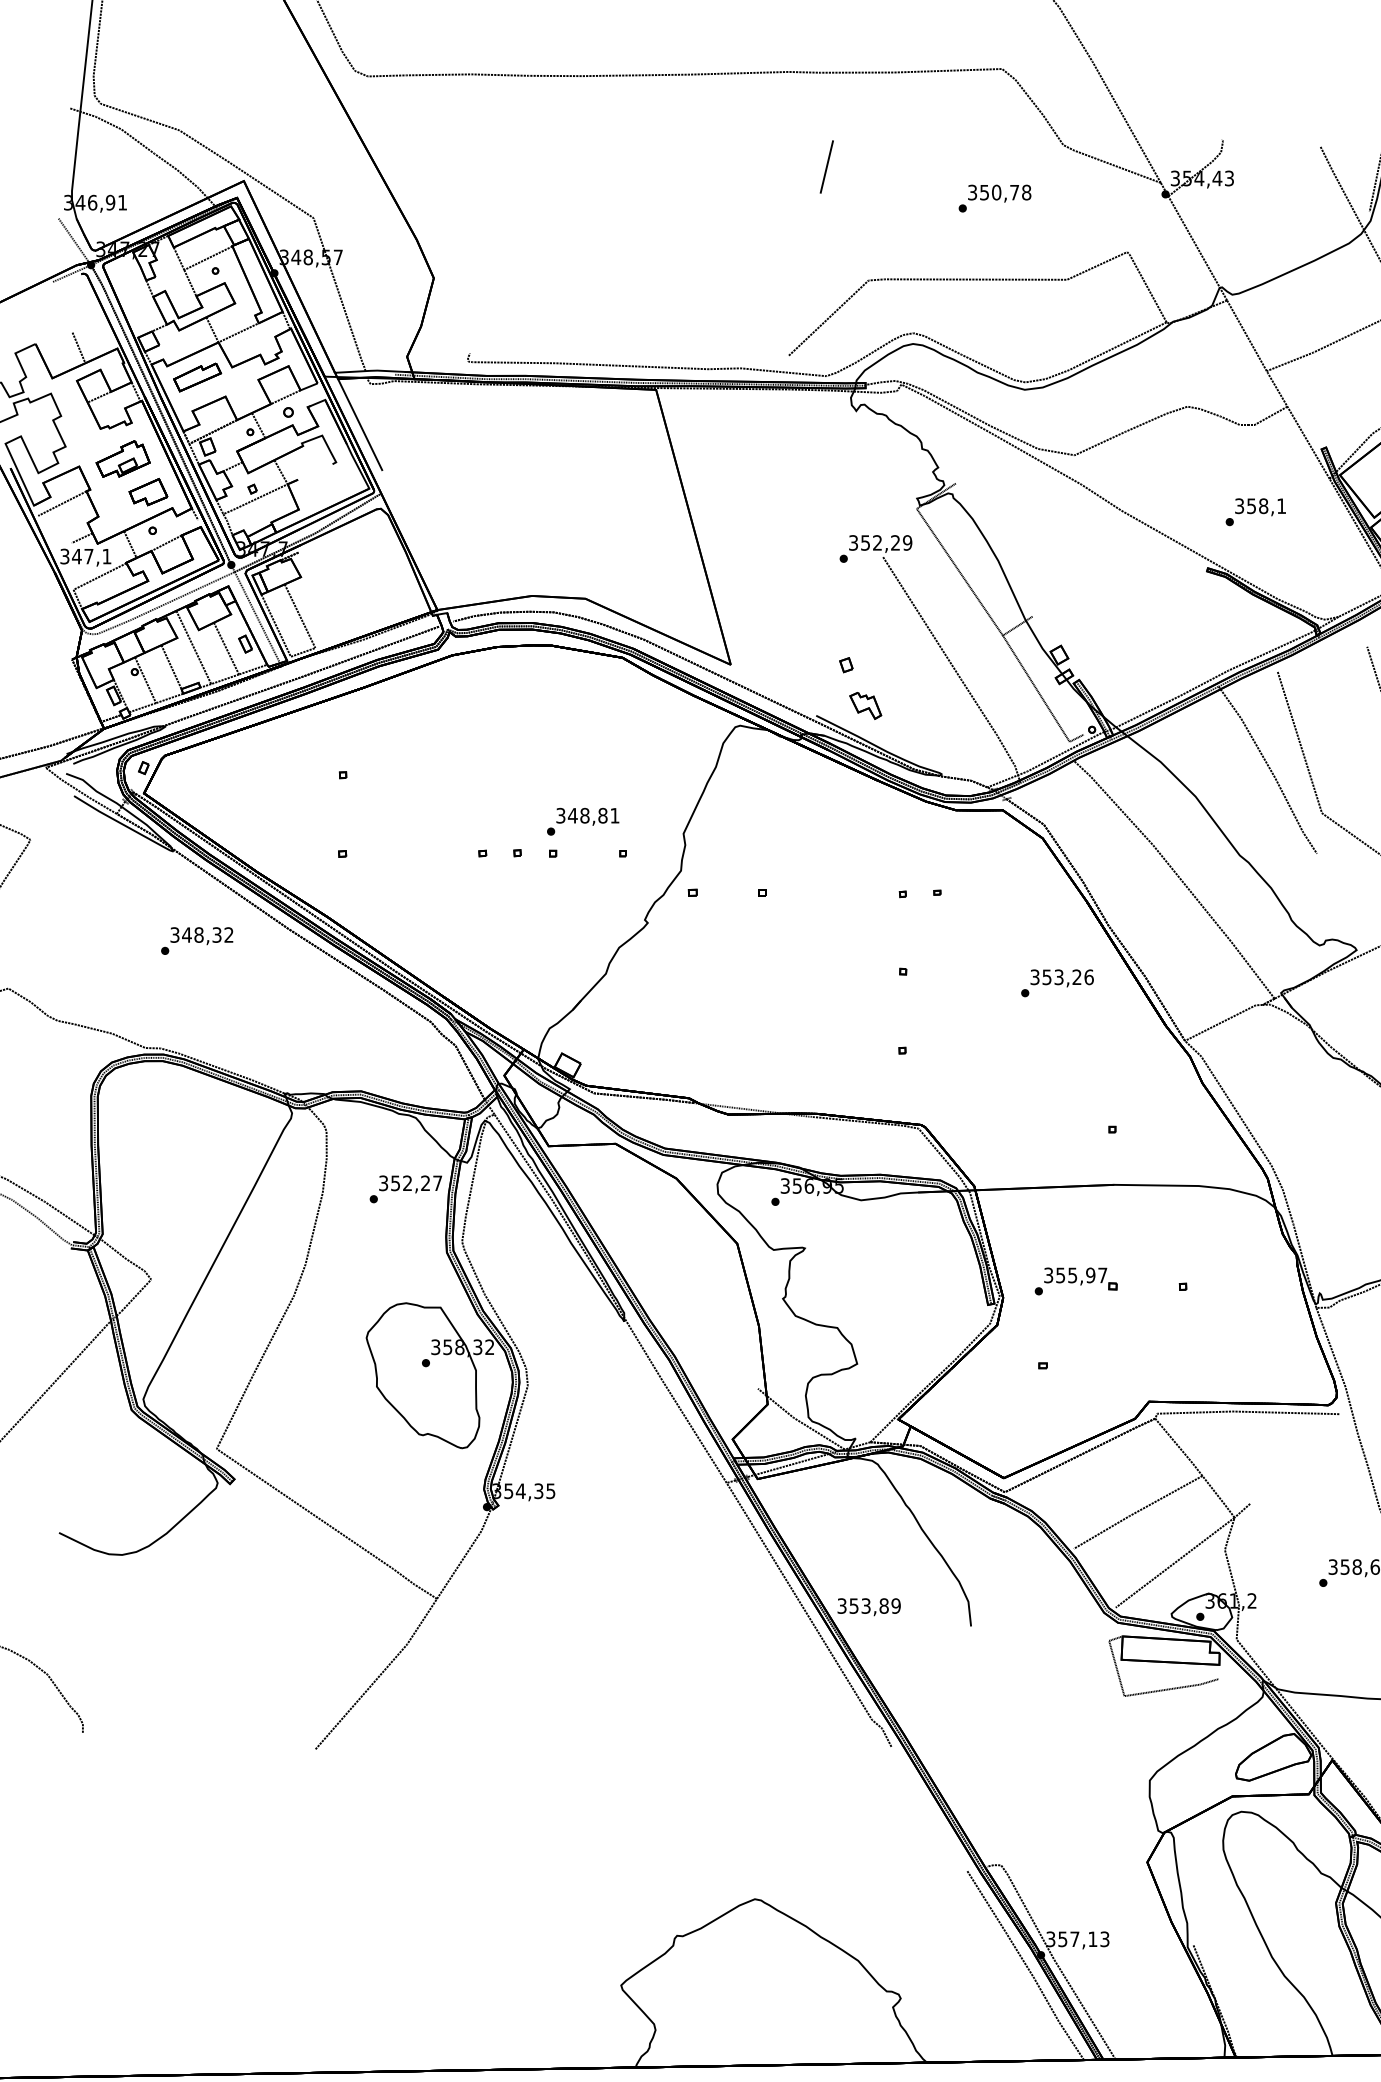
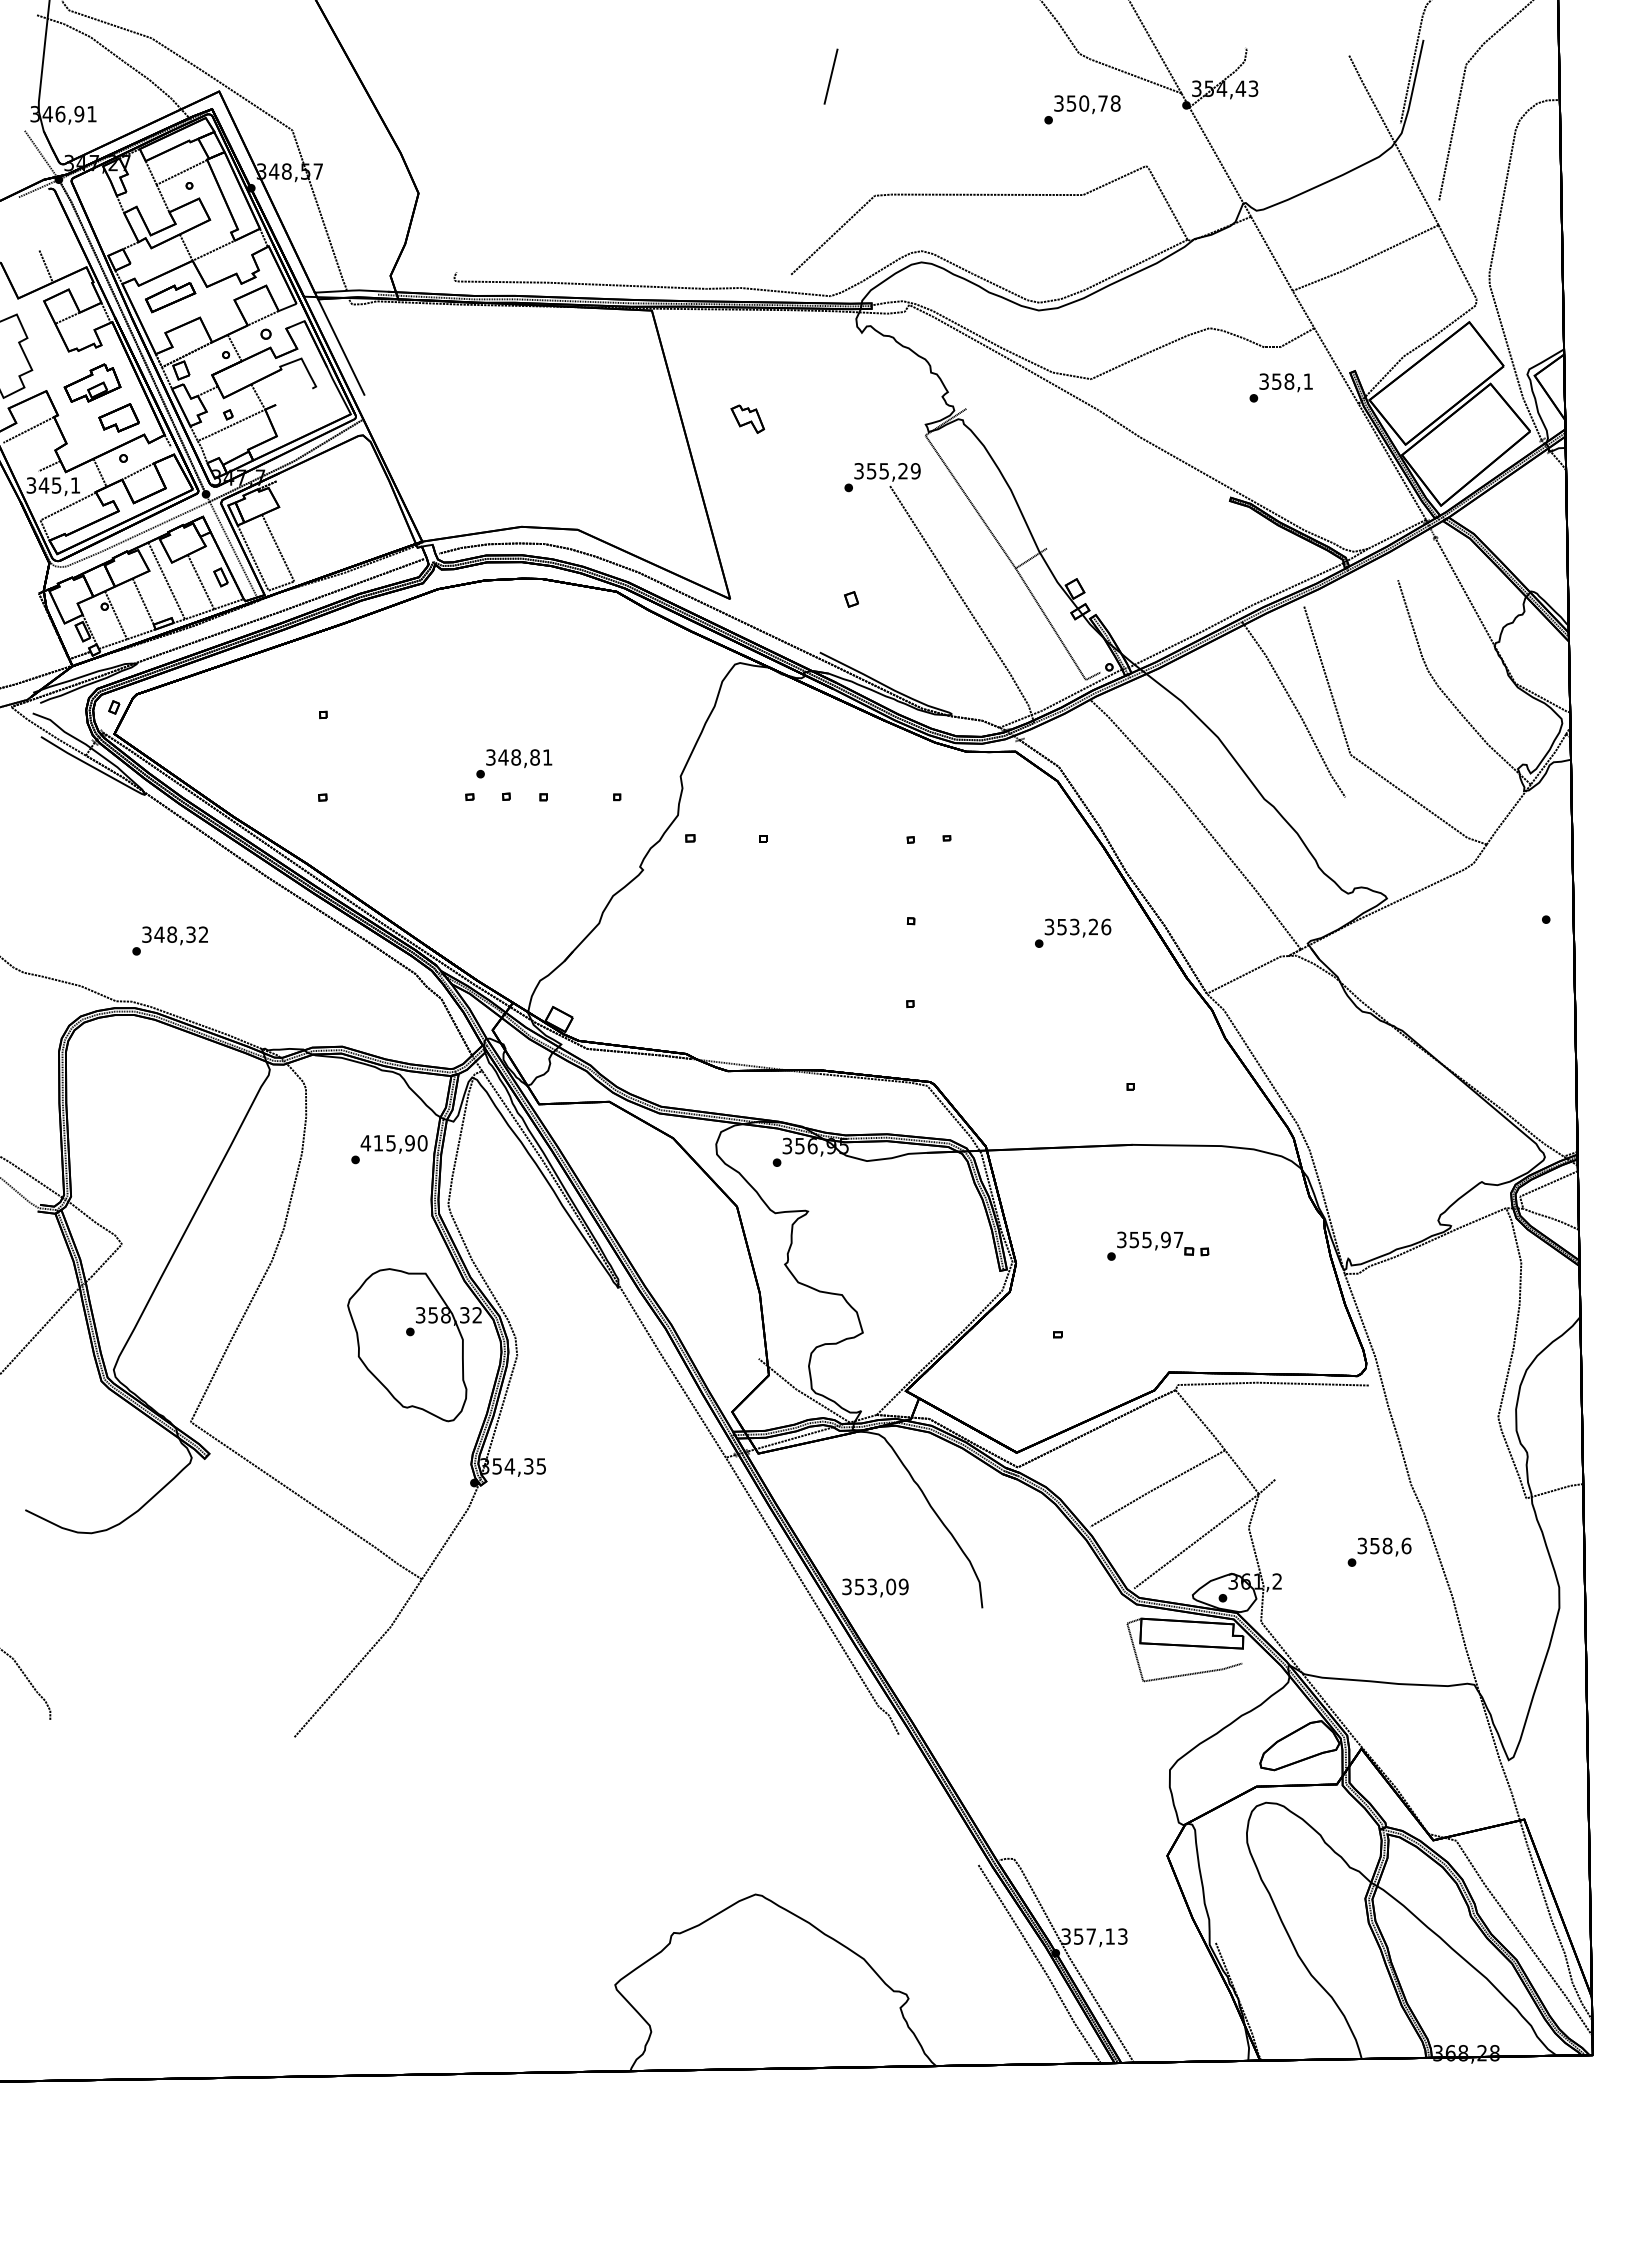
text: (995, 198) -> (1082, 109), moved
text: (1255, 511) -> (1280, 387), moved
text: (876, 543) -> (883, 471), 352,29 -> 355,29
text: (88, 556) -> (56, 485), 347,1 -> 345,1
part: (865, 705) -> (747, 418), moved
text: (583, 821) -> (514, 763), moved
text: (196, 940) -> (169, 940), moved
text: (409, 1183) -> (393, 1143), 352,27 -> 415,90
part: (1076, 1280) -> (1150, 1245), moved
text: (884, 1605) -> (891, 1586), 353,89 -> 353,09

